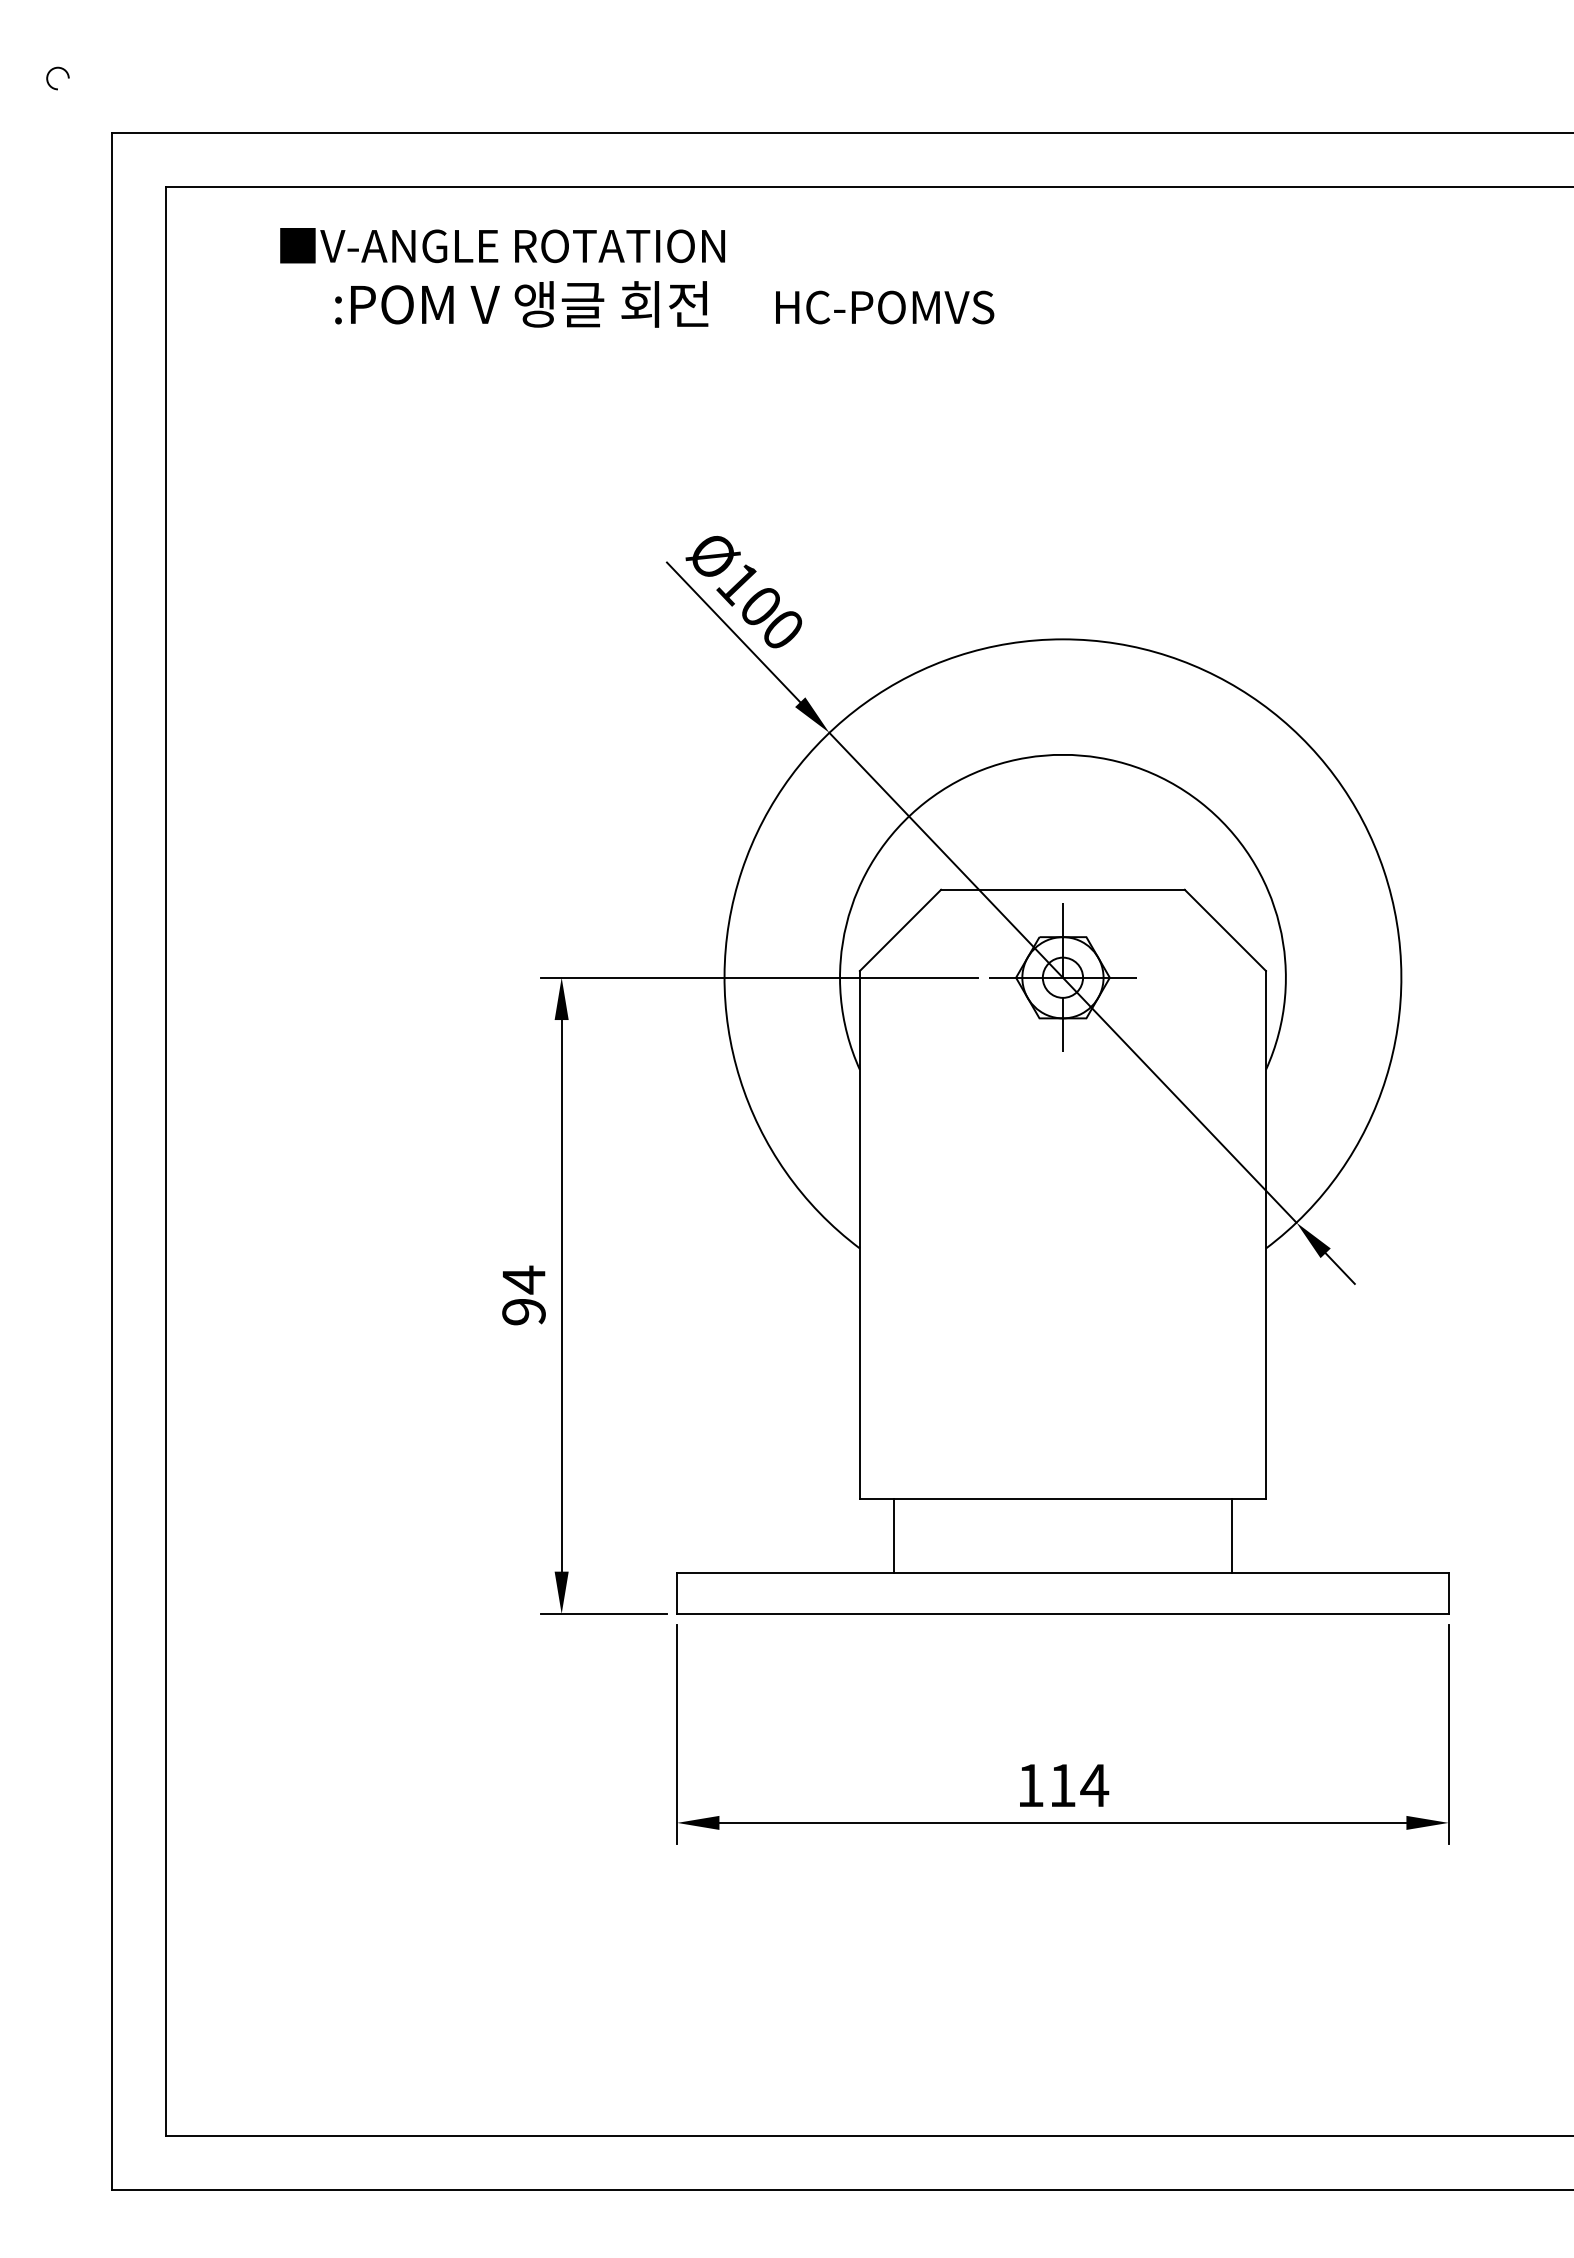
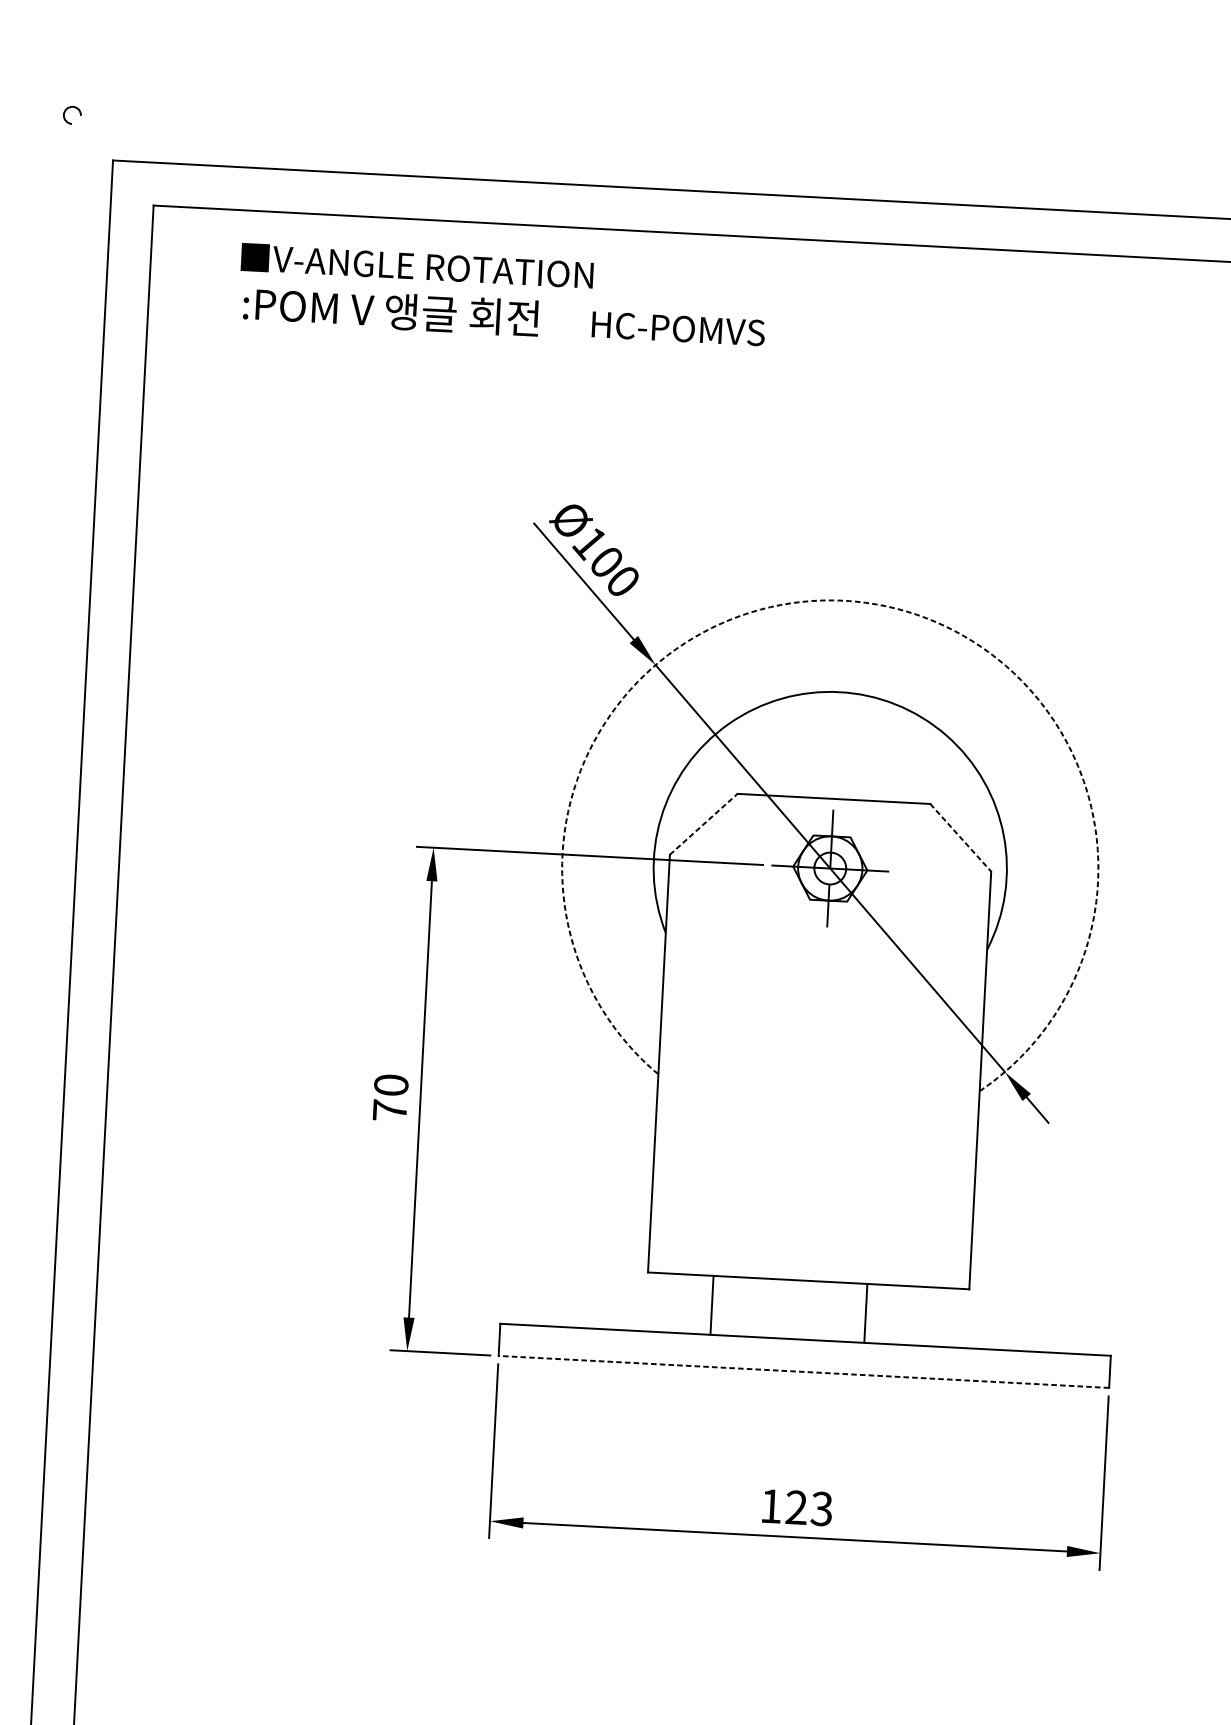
text: (664, 304) -> (504, 317), moved
arc: (1062, 639) -> (843, 600), solid -> dashed
line: (900, 930) -> (703, 824), solid -> dashed
line: (1225, 930) -> (960, 837), solid -> dashed
text: (523, 1295) -> (390, 1097), 94 -> 70
line: (893, 1535) -> (711, 1304), moved
line: (1232, 1535) -> (866, 1312), moved
line: (1062, 1613) -> (803, 1371), solid -> dashed
text: (1079, 1785) -> (809, 1508), 114 -> 123

